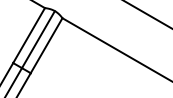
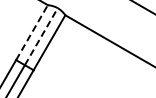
line: (29, 35) -> (32, 32), solid -> dashed
line: (38, 39) -> (41, 36), solid -> dashed

